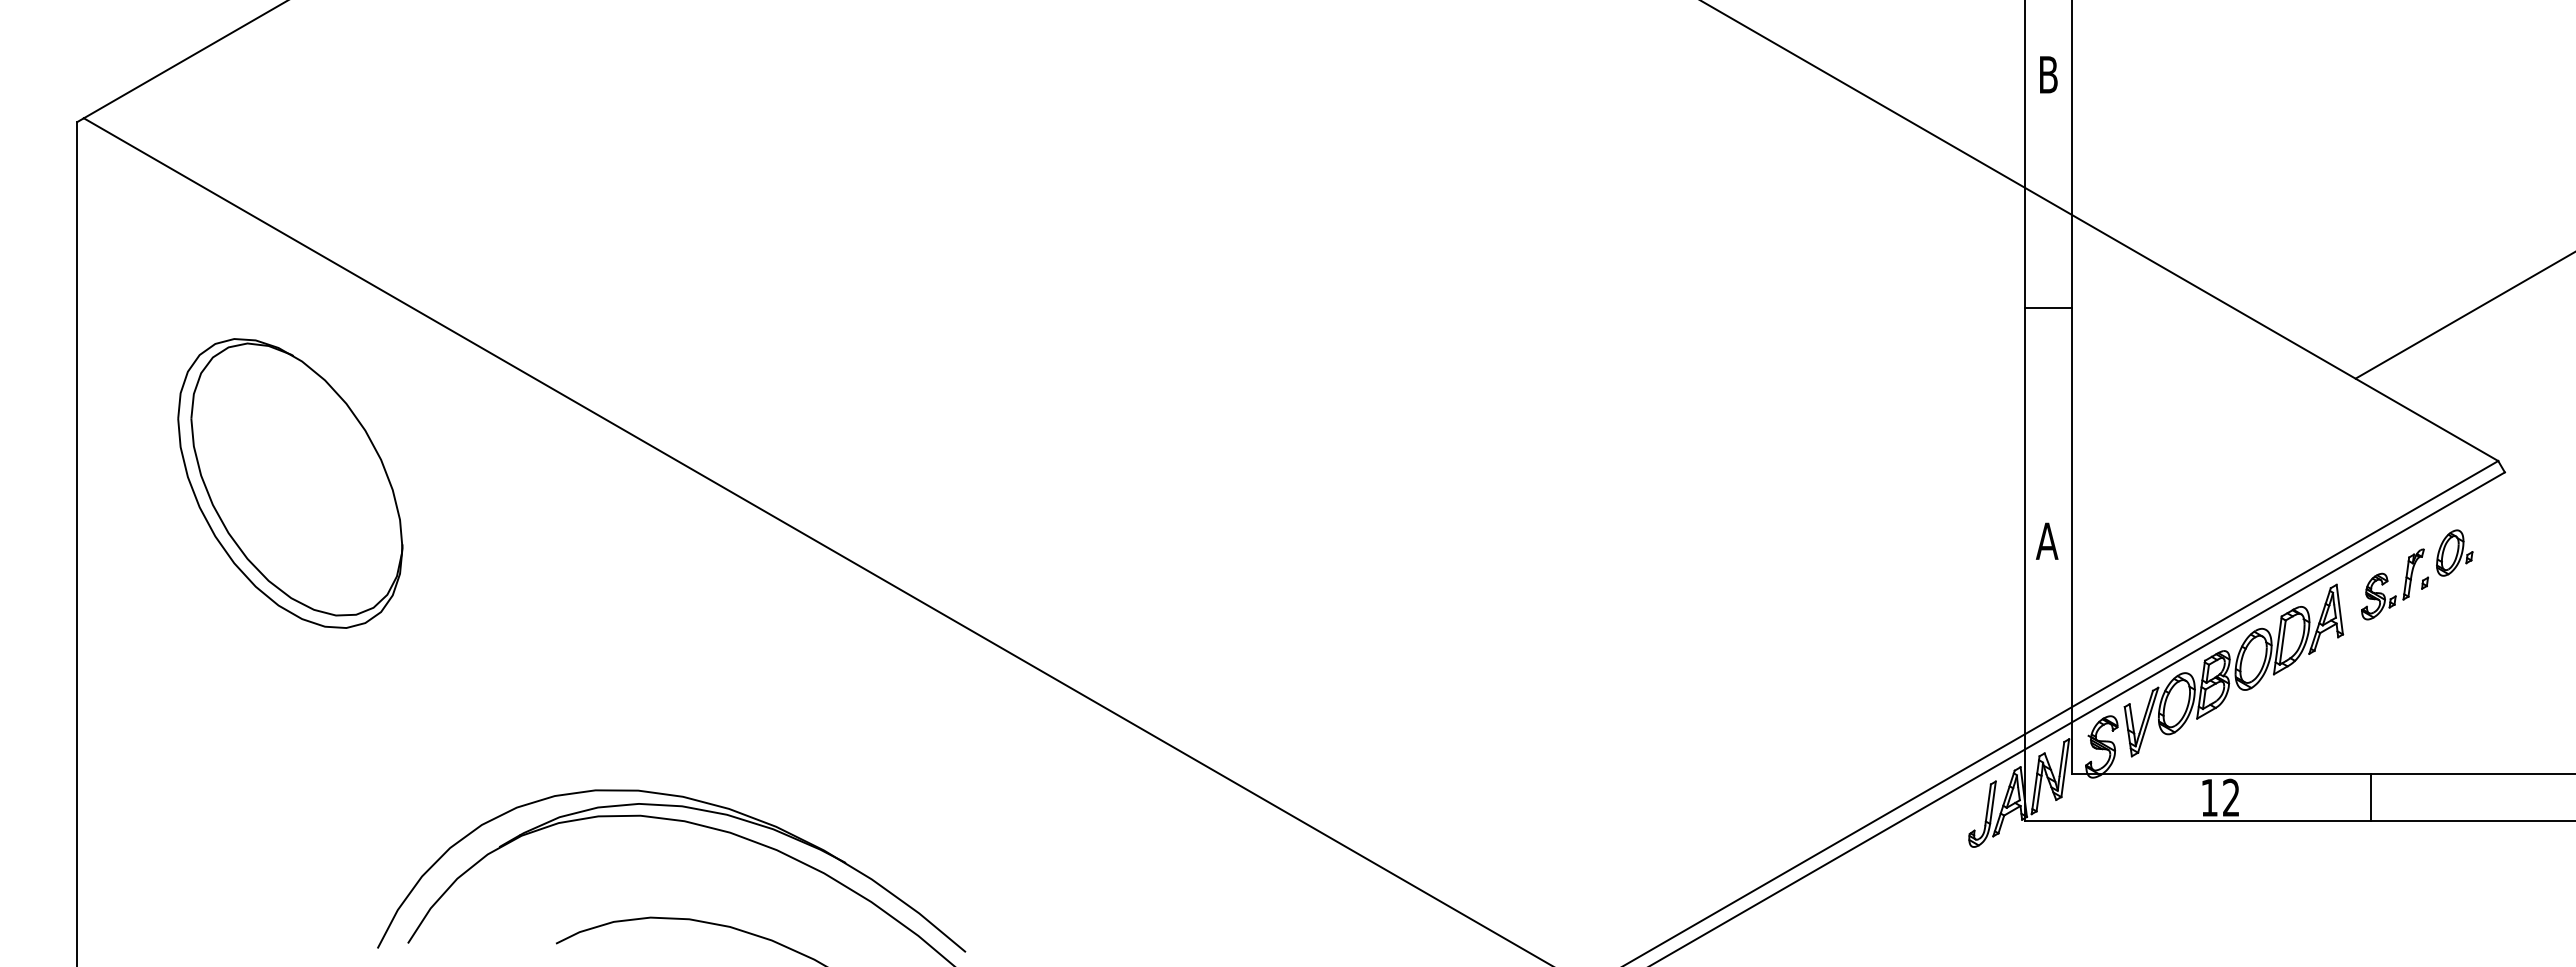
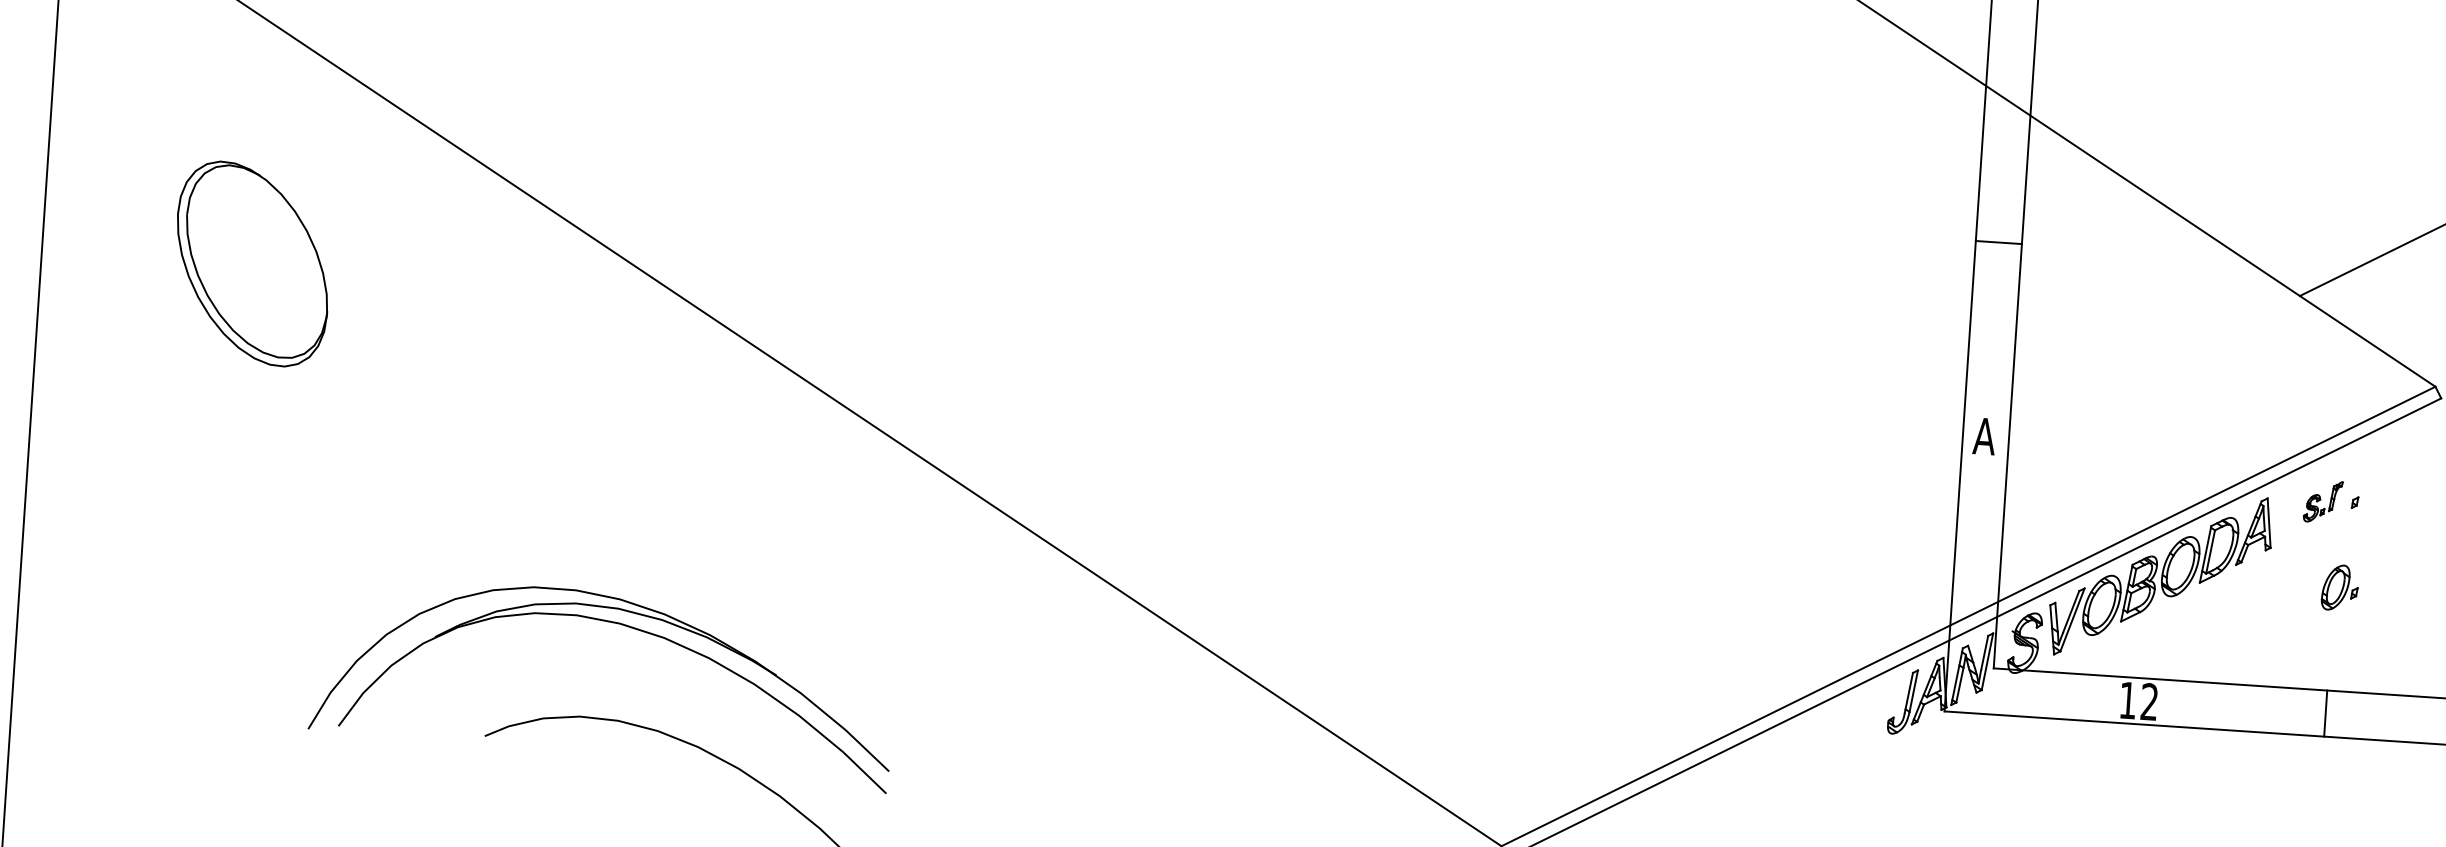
line: (2048, 307) -> (1998, 242), moved
part: (290, 483) -> (252, 264), size x0.7
part: (2454, 552) -> (2339, 587), moved
part: (2392, 584) -> (2322, 501), size x0.6
line: (2370, 797) -> (2325, 713), moved

